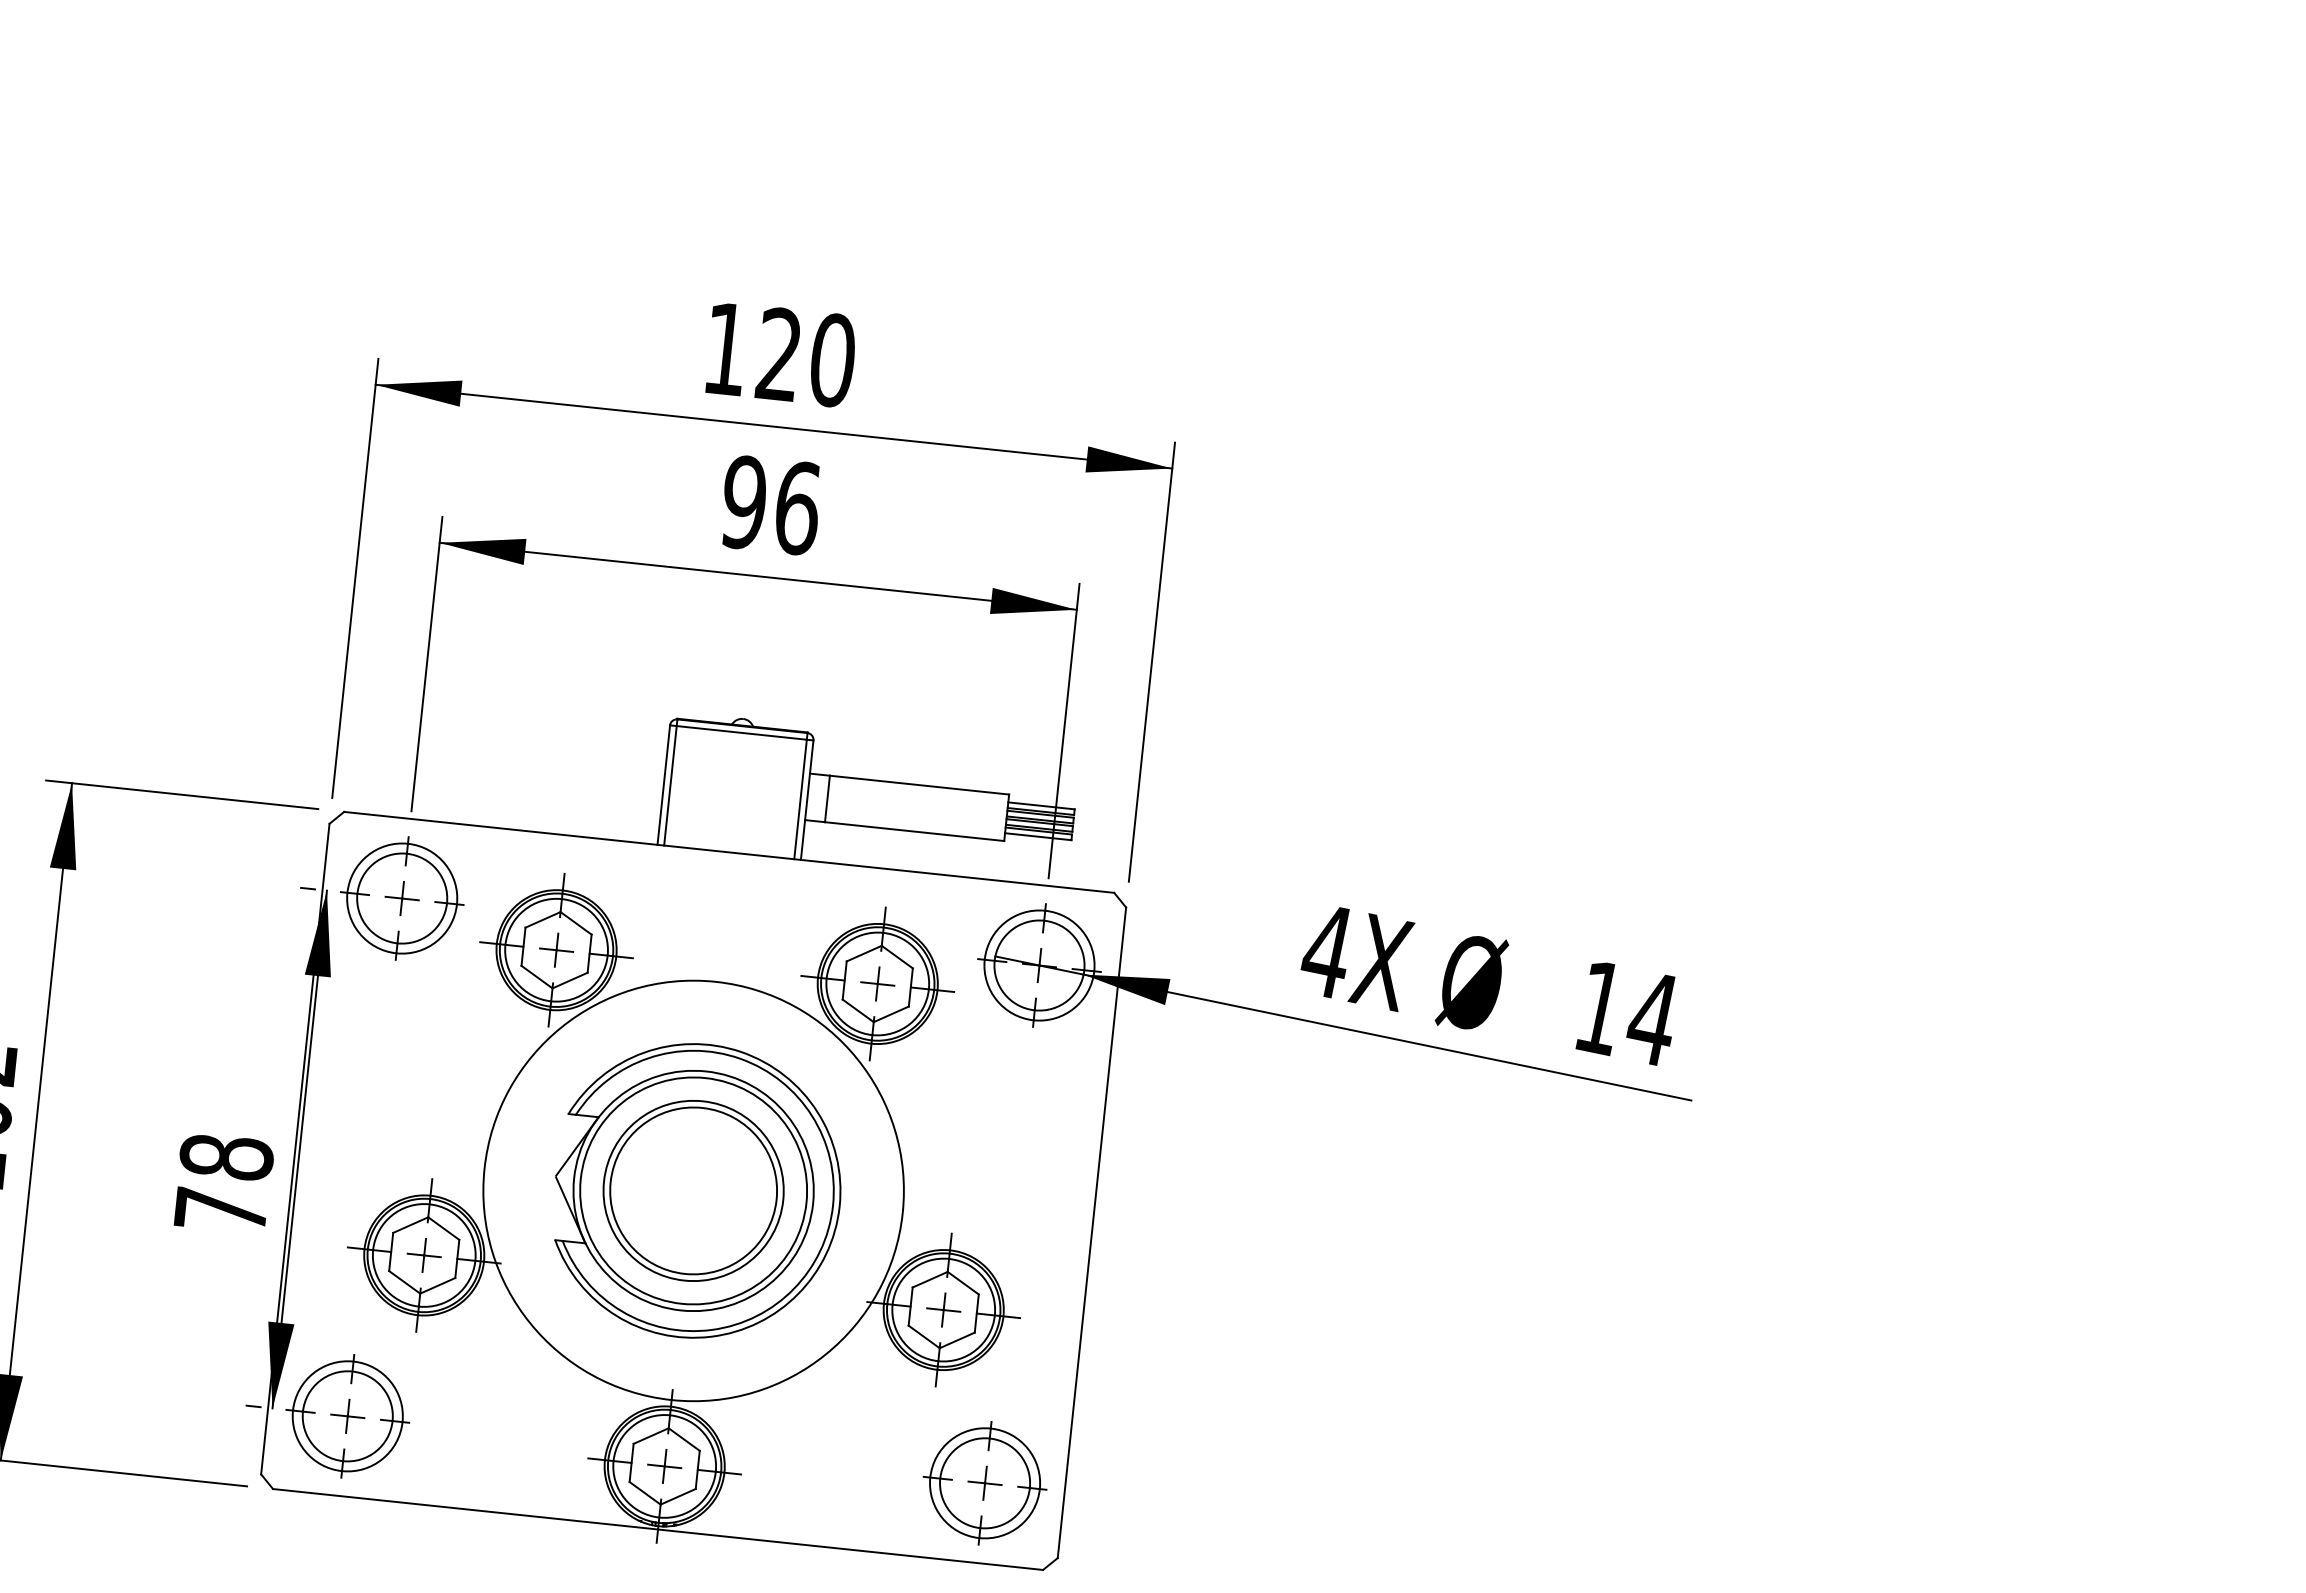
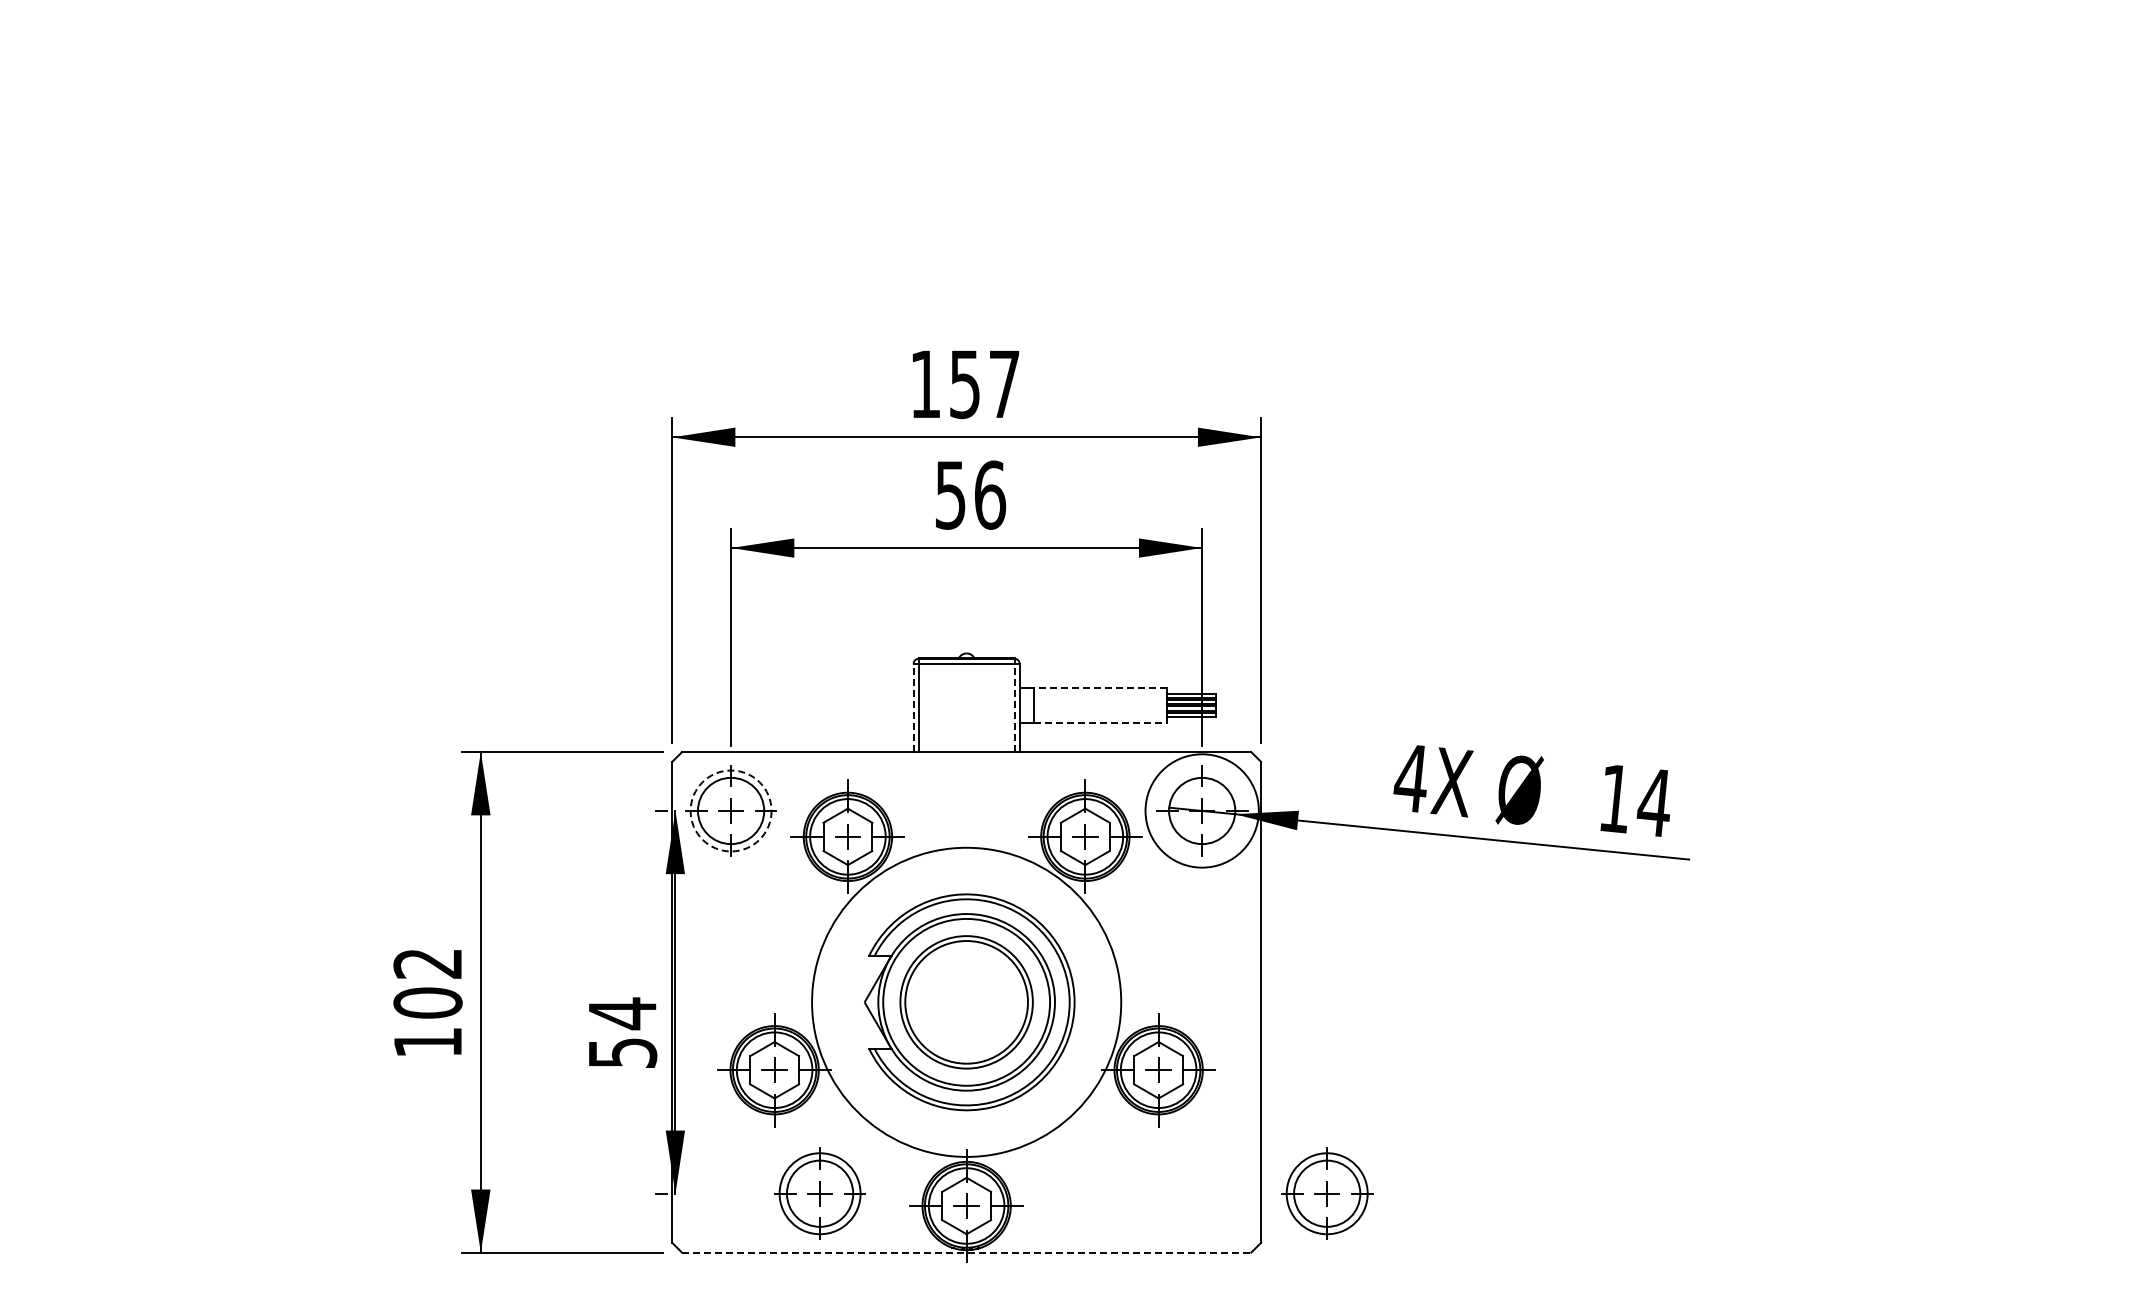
text: (806, 357) -> (985, 384), 120 -> 157
text: (744, 501) -> (950, 494), 96 -> 56
line: (663, 784) -> (913, 707), solid -> dashed
line: (919, 785) -> (1100, 688), solid -> dashed
line: (800, 798) -> (1014, 707), solid -> dashed
line: (915, 831) -> (1101, 722), solid -> dashed
circle: (401, 897) -> (730, 810), solid -> dashed
circle: (1038, 964) -> (1201, 810), size x1.4
text: (223, 1182) -> (622, 1032), 78 -> 54
part: (347, 1415) -> (819, 1193), moved
part: (985, 1483) -> (1327, 1193), moved
line: (657, 1529) -> (966, 1252), solid -> dashed

